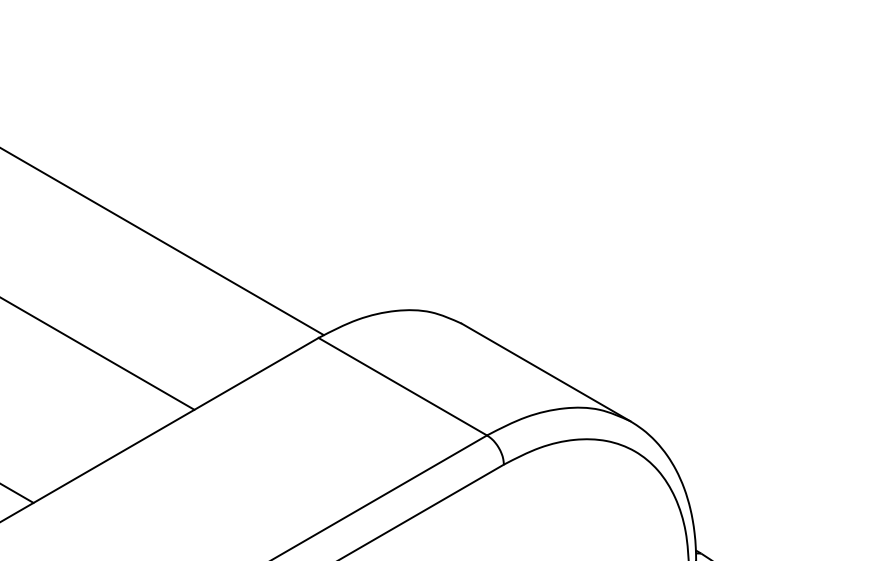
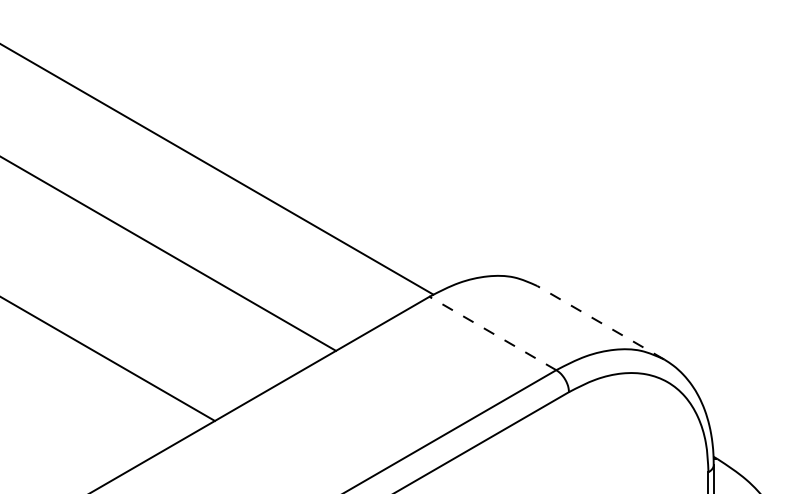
line: (545, 372) -> (600, 322), solid -> dashed
line: (402, 386) -> (492, 333), solid -> dashed

